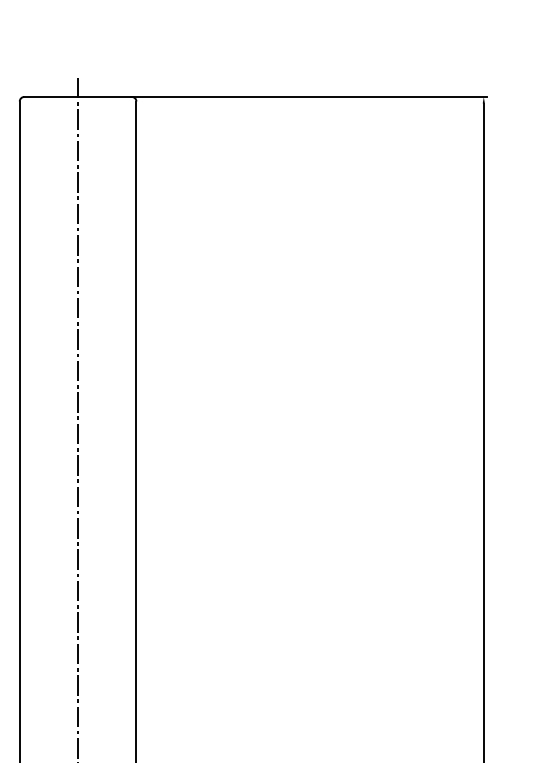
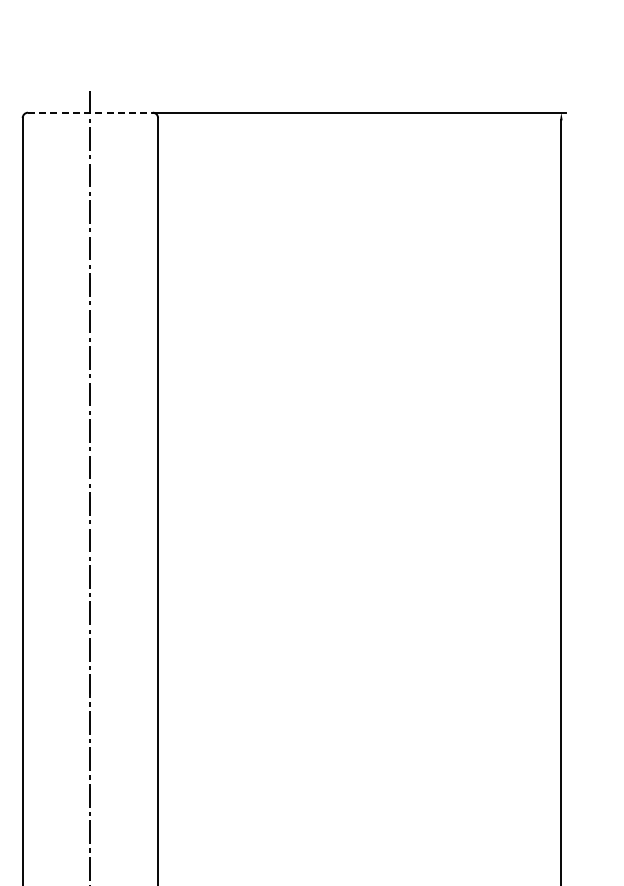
line: (78, 96) -> (90, 112), solid -> dashed

